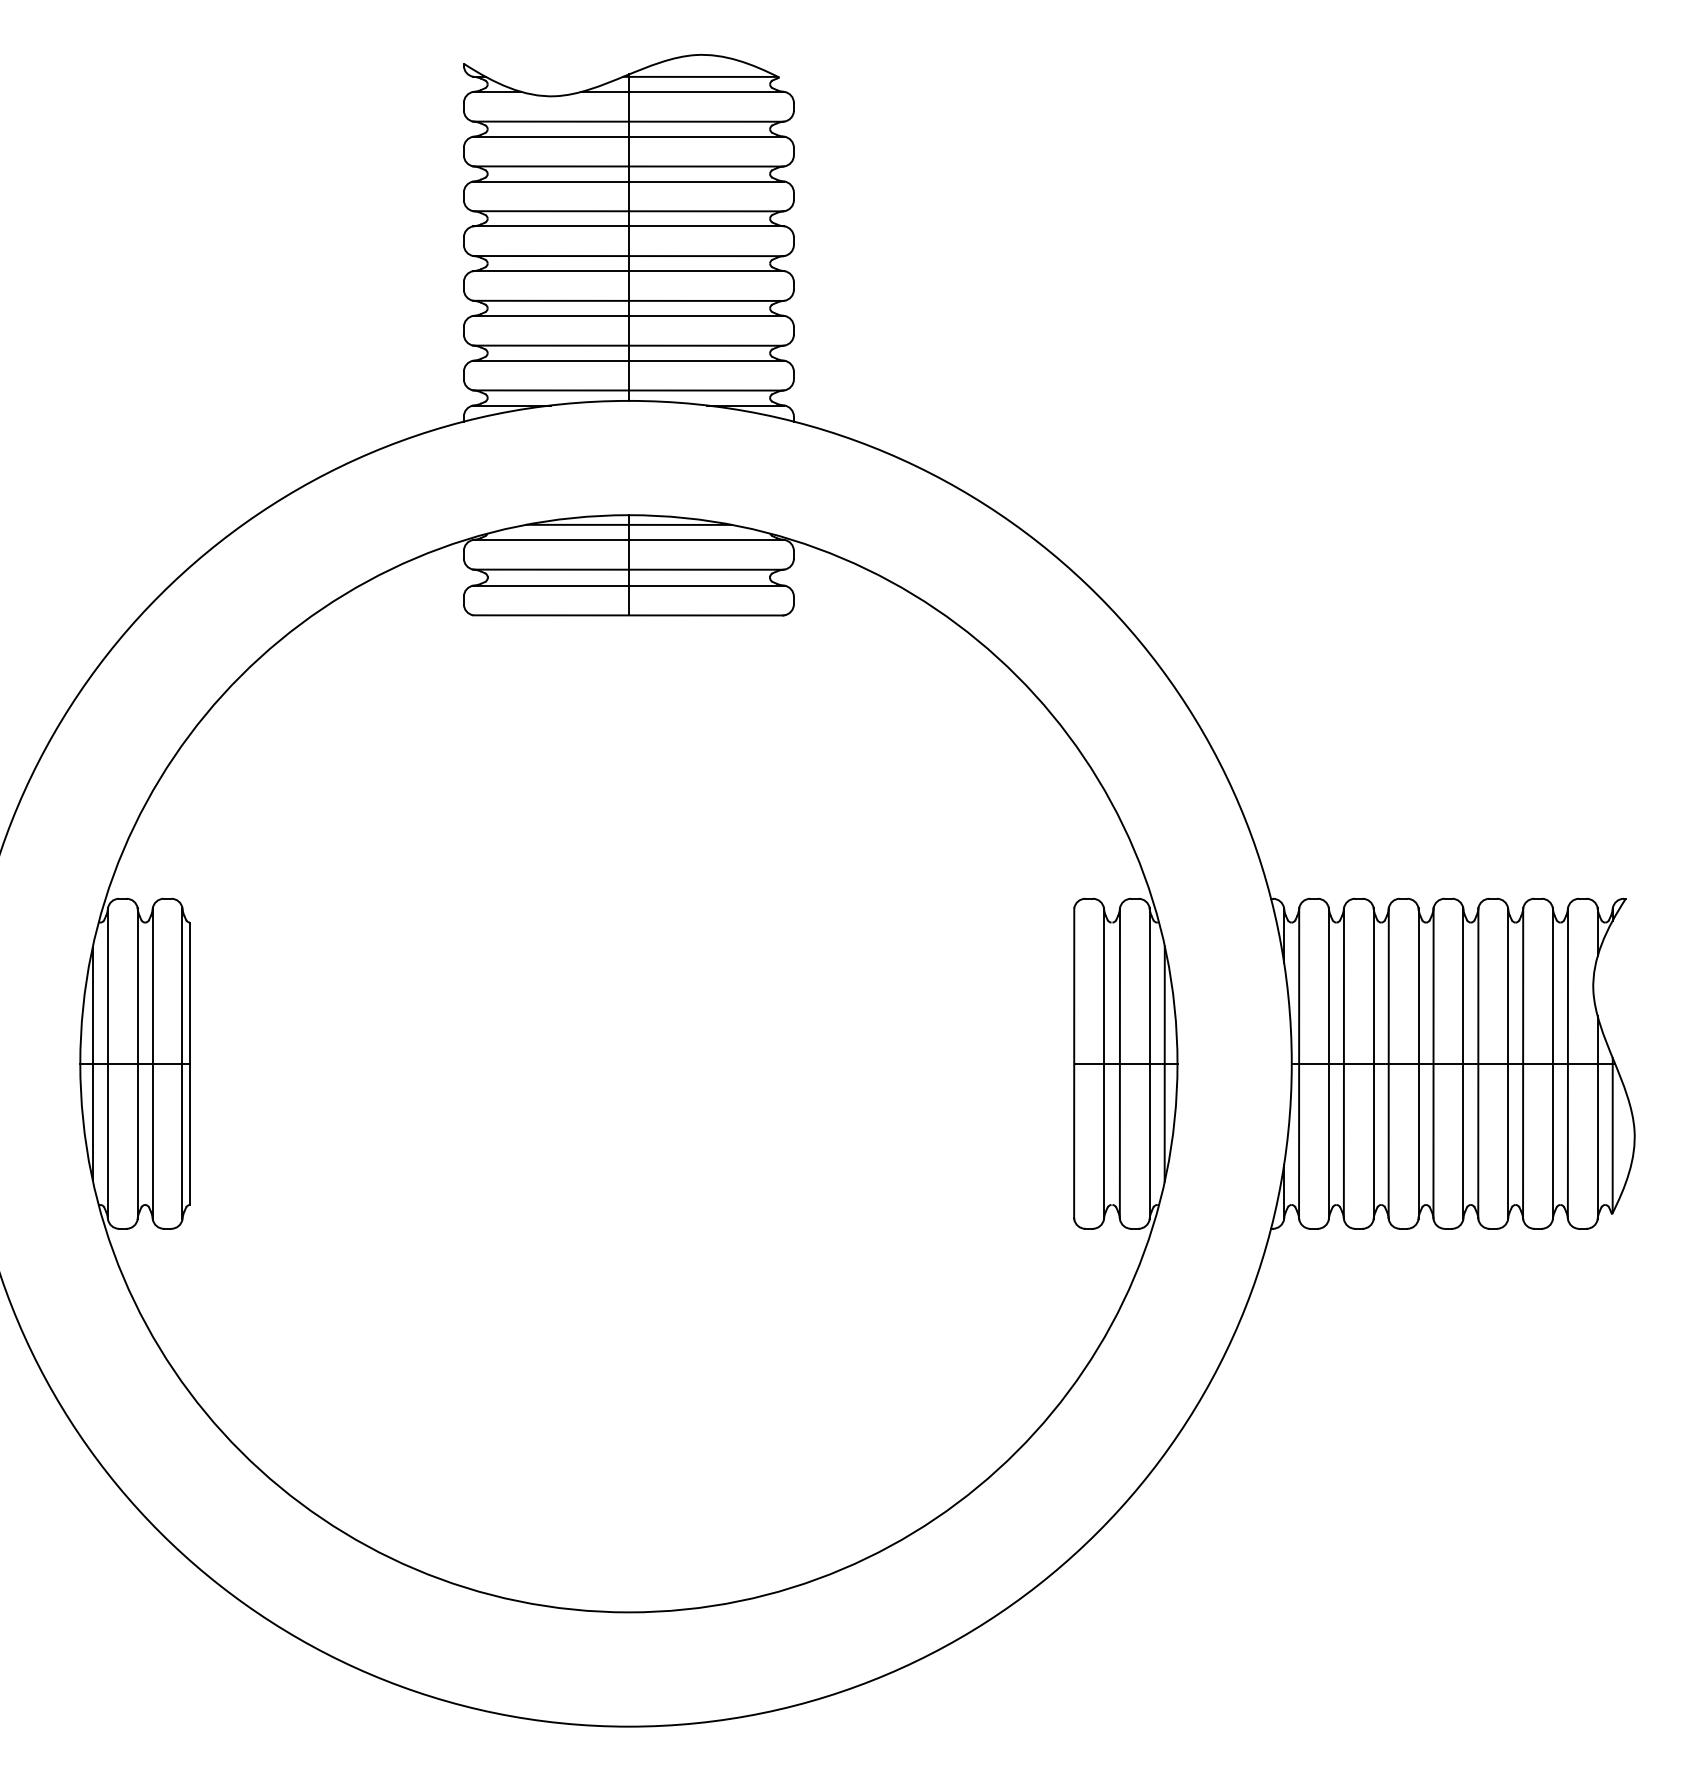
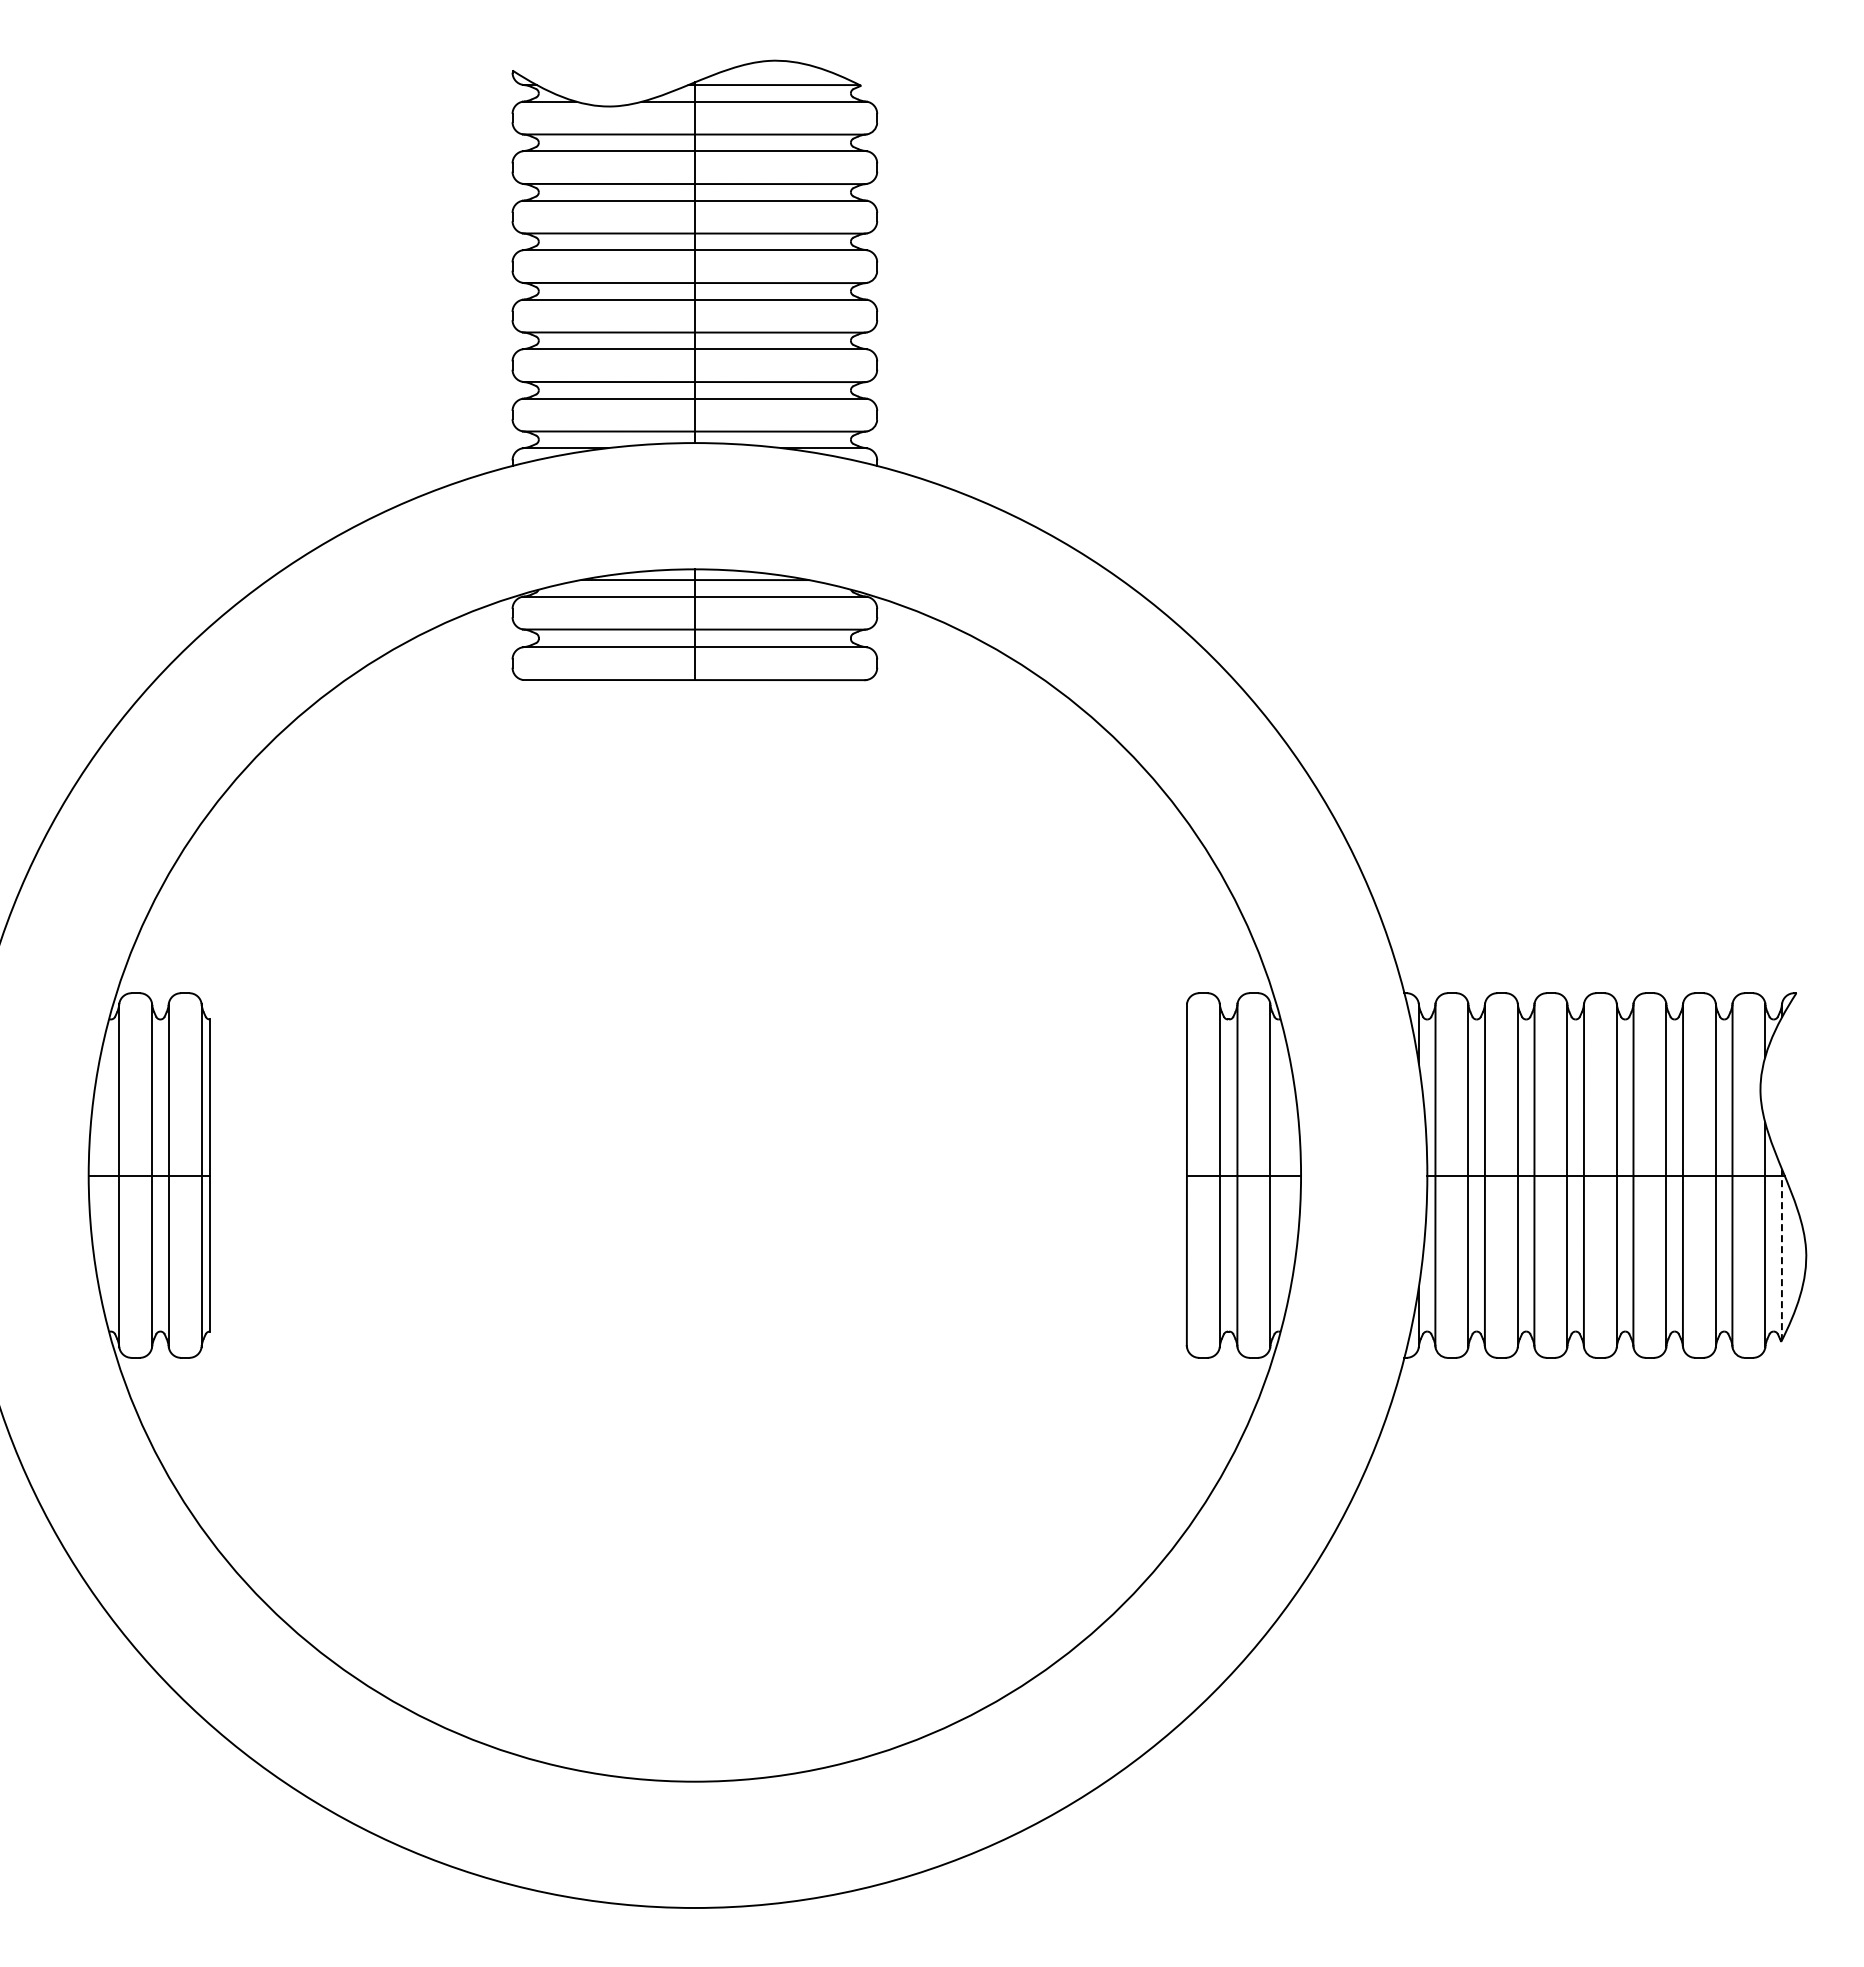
line: (92, 1063) -> (102, 1175), removed
line: (1164, 1063) -> (1286, 1175), removed
line: (1612, 1135) -> (1781, 1254), solid -> dashed

